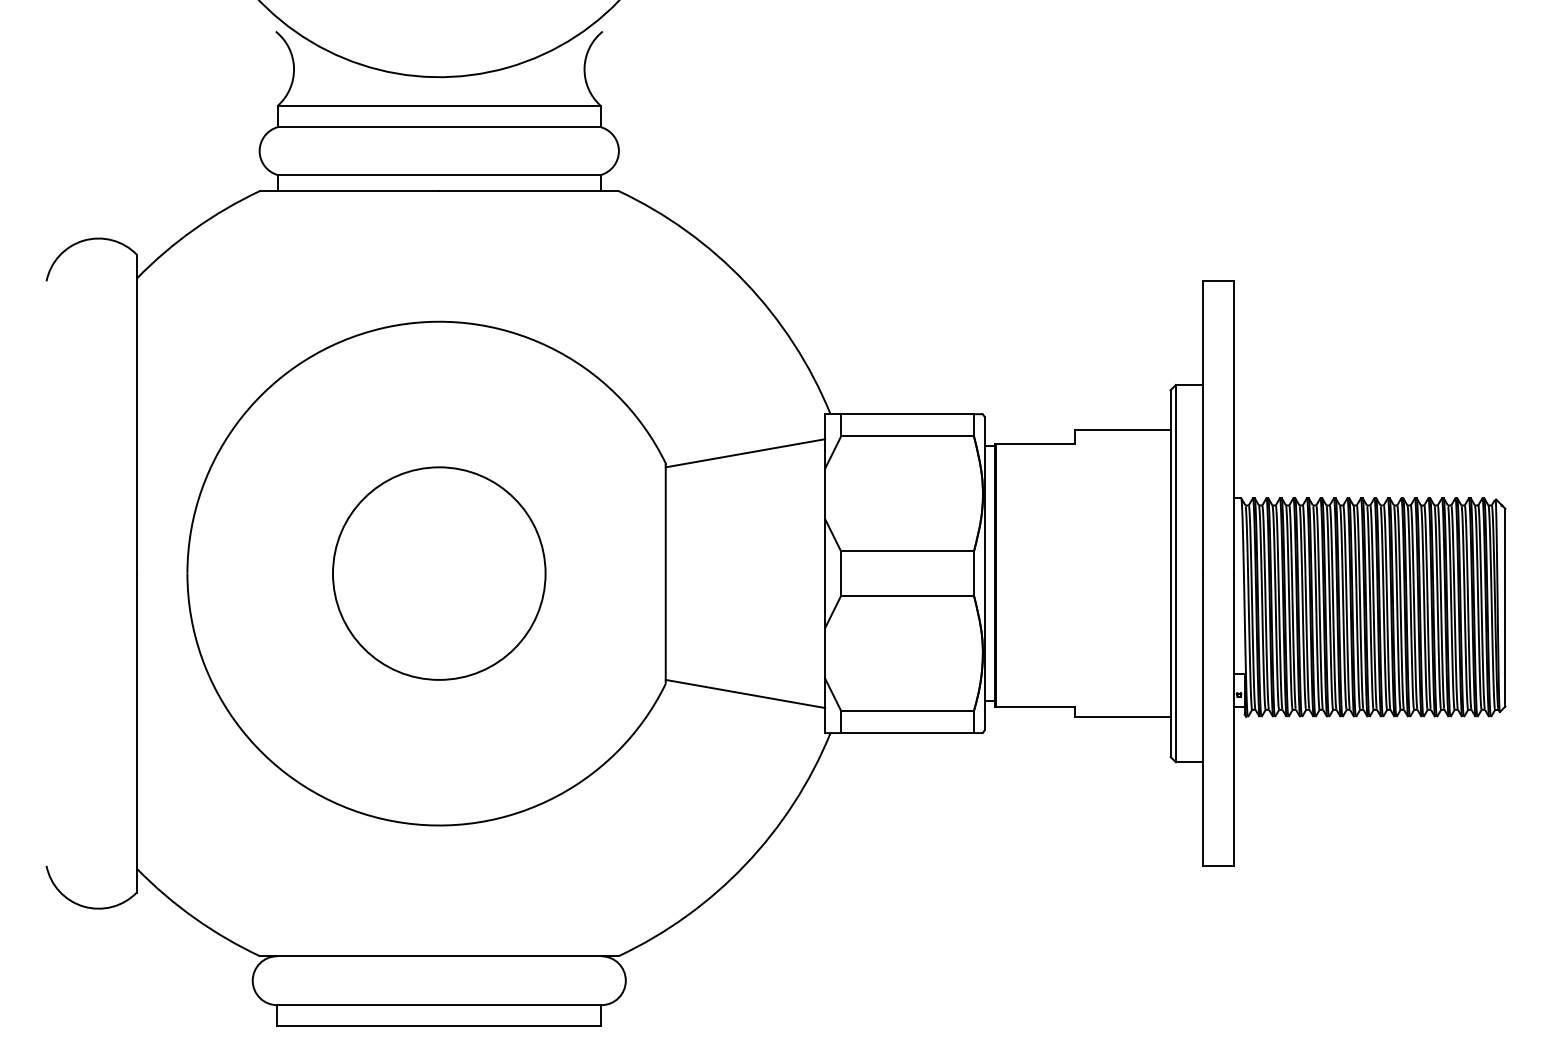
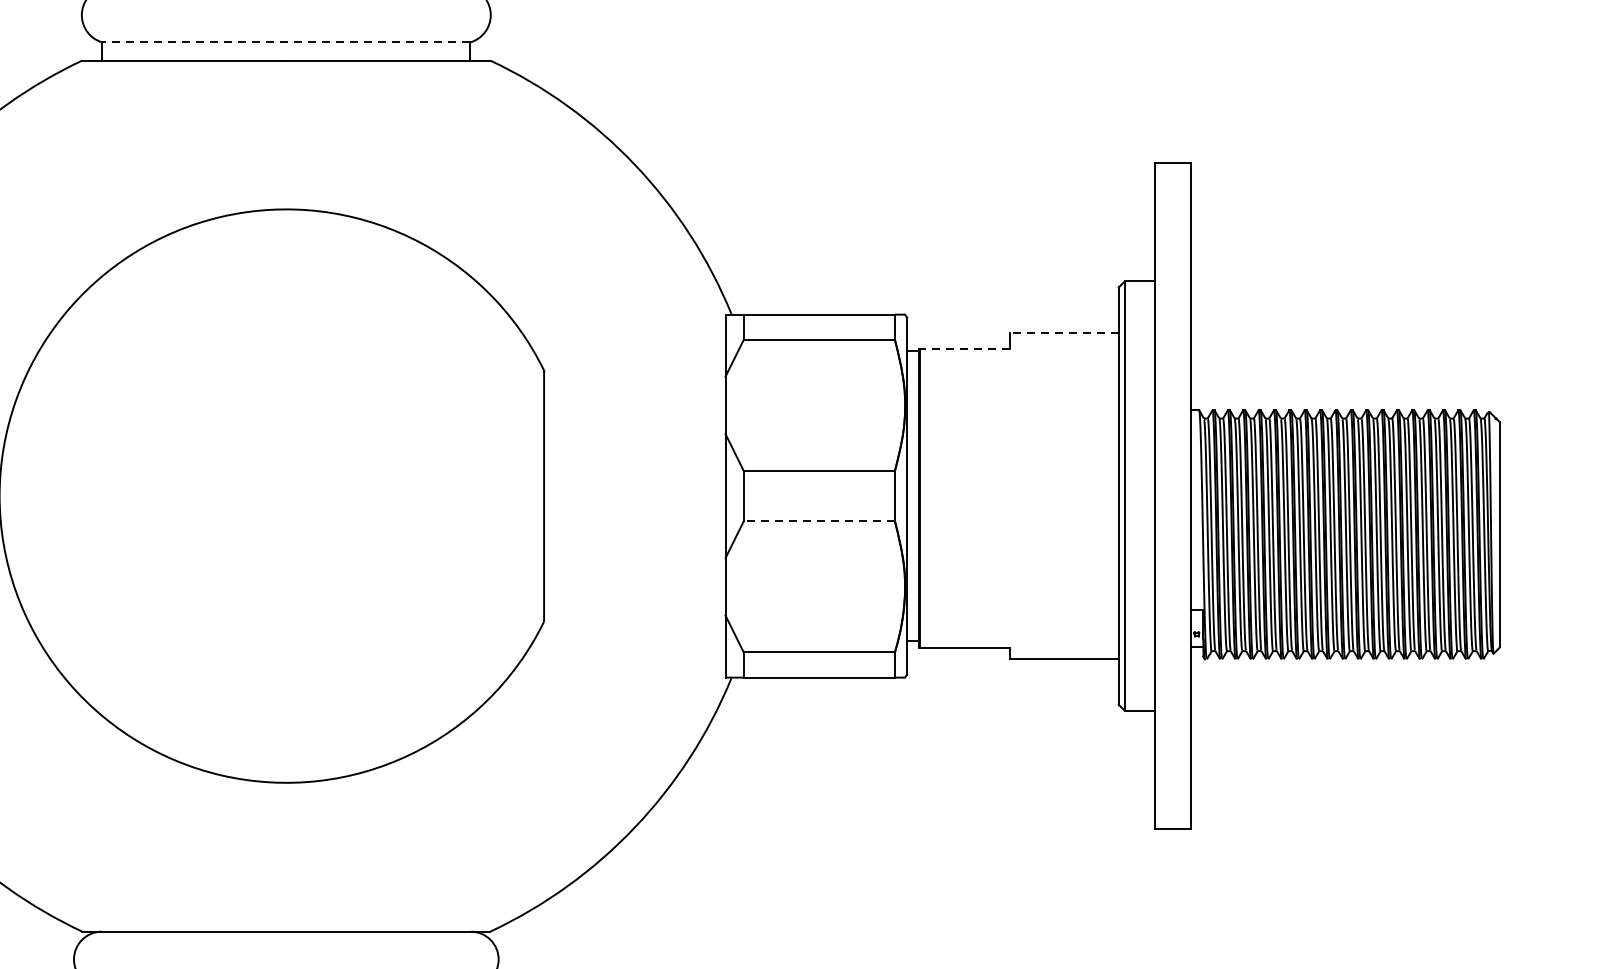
line: (439, 175) -> (286, 42), solid -> dashed
line: (1122, 430) -> (1064, 333), solid -> dashed
line: (1035, 444) -> (964, 349), solid -> dashed
line: (745, 453) -> (634, 359), removed
circle: (439, 573) -> (286, 495), removed
line: (907, 595) -> (819, 521), solid -> dashed
line: (745, 693) -> (634, 632), removed

